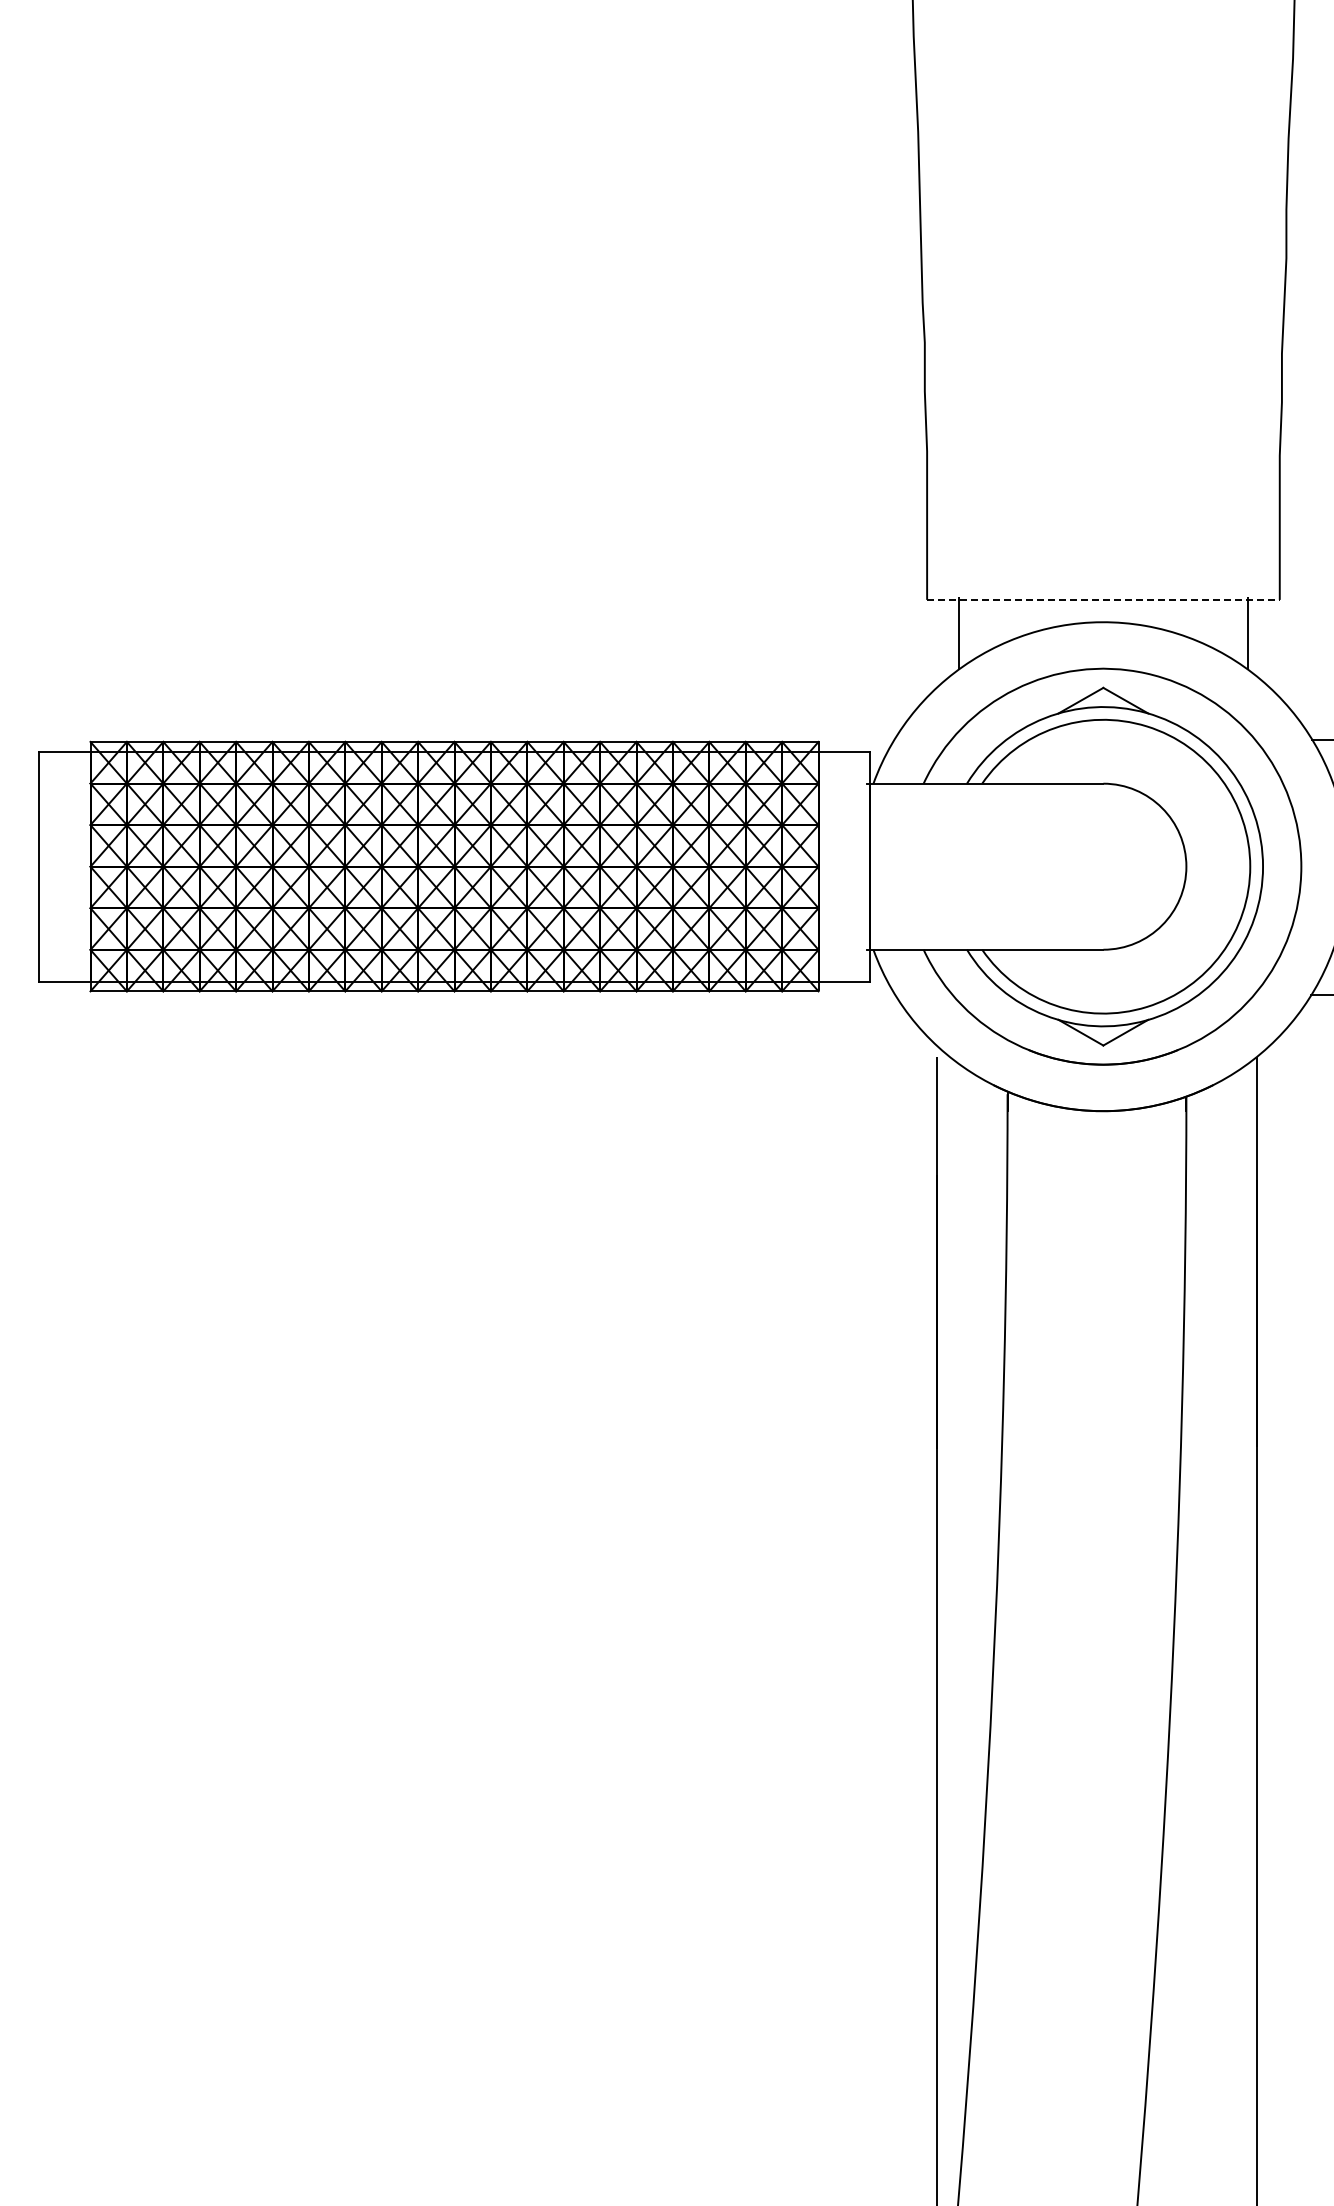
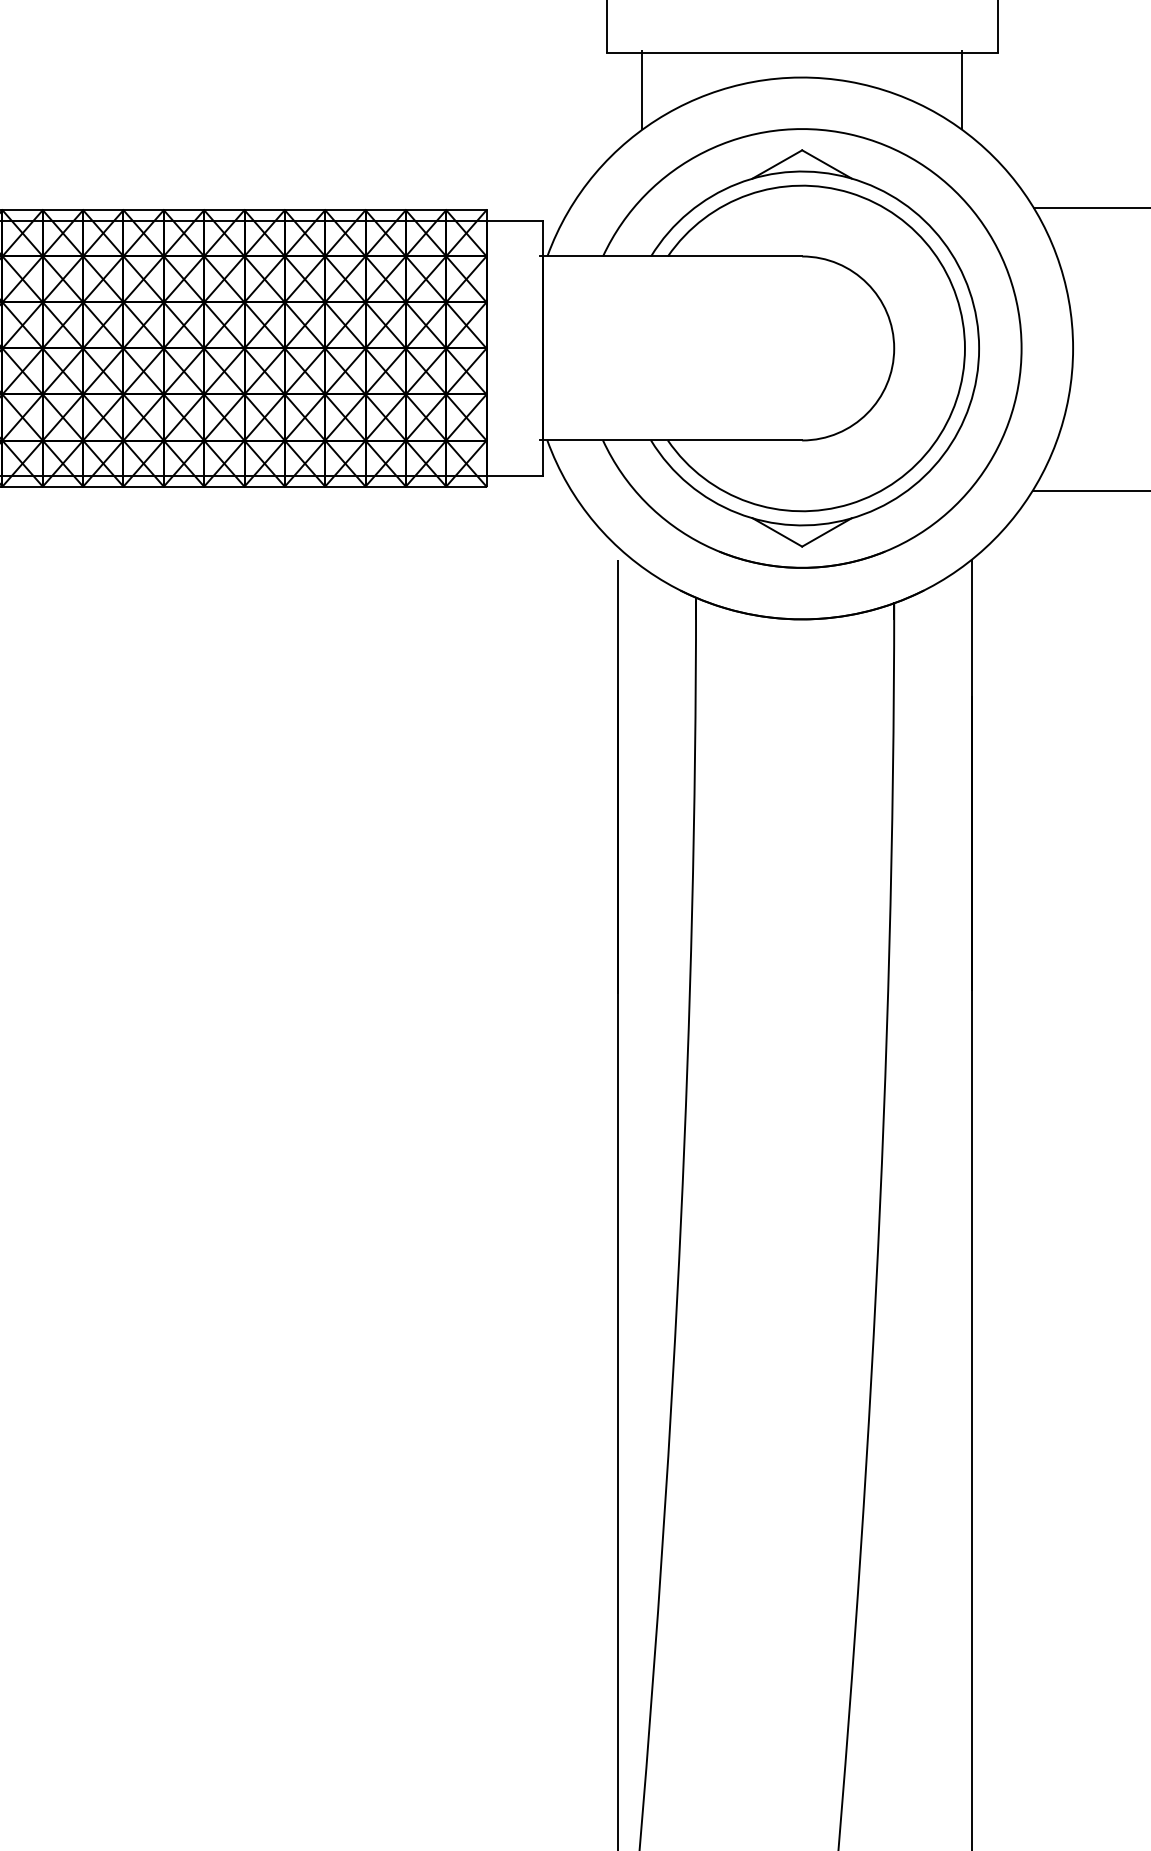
line: (1103, 599) -> (802, 52), dashed -> solid

